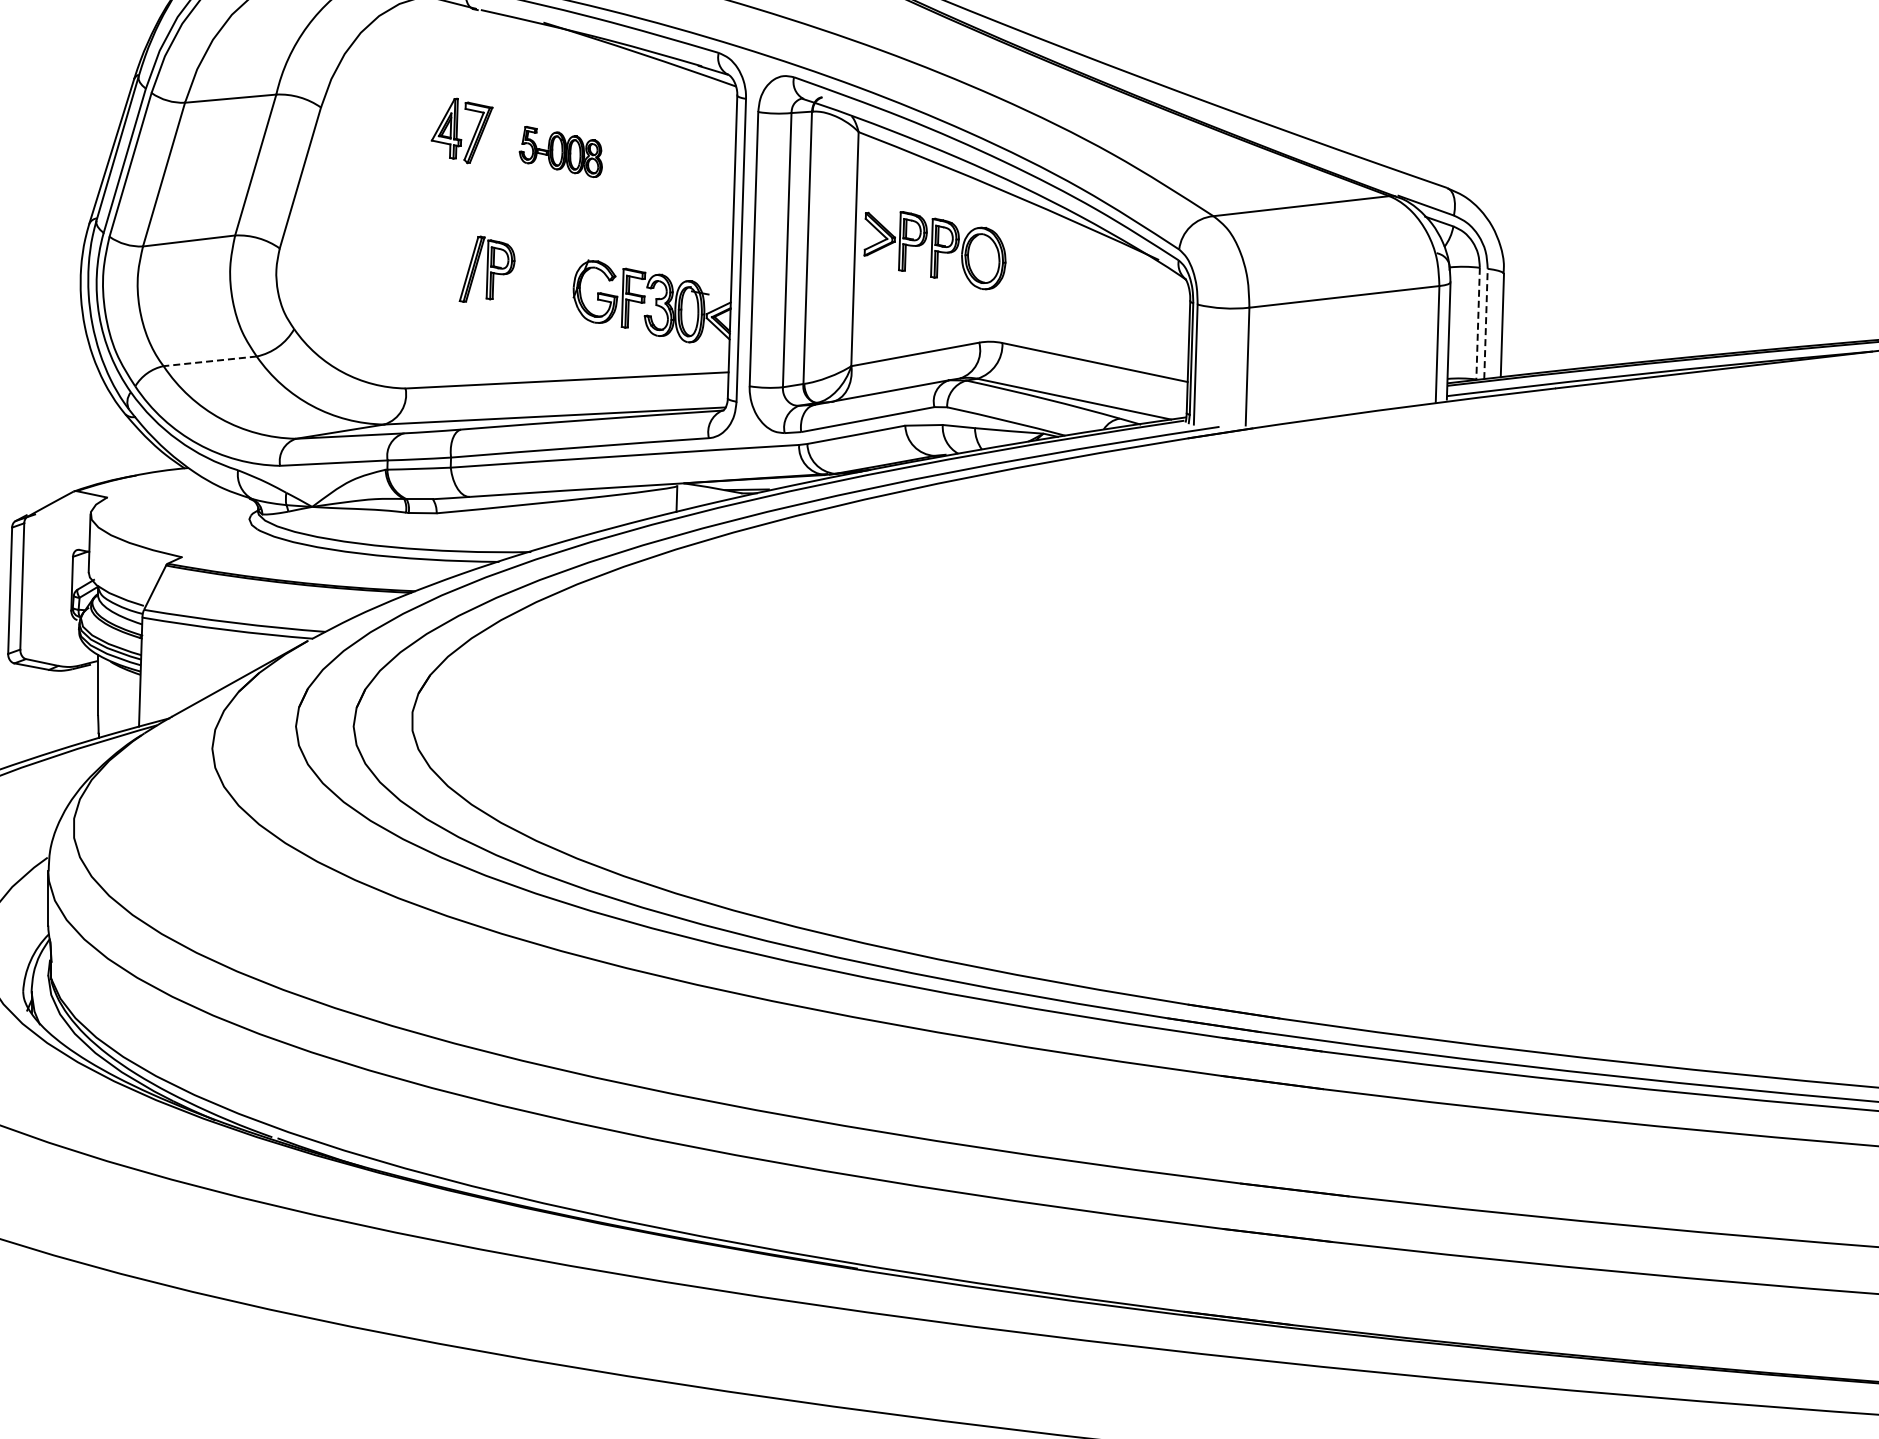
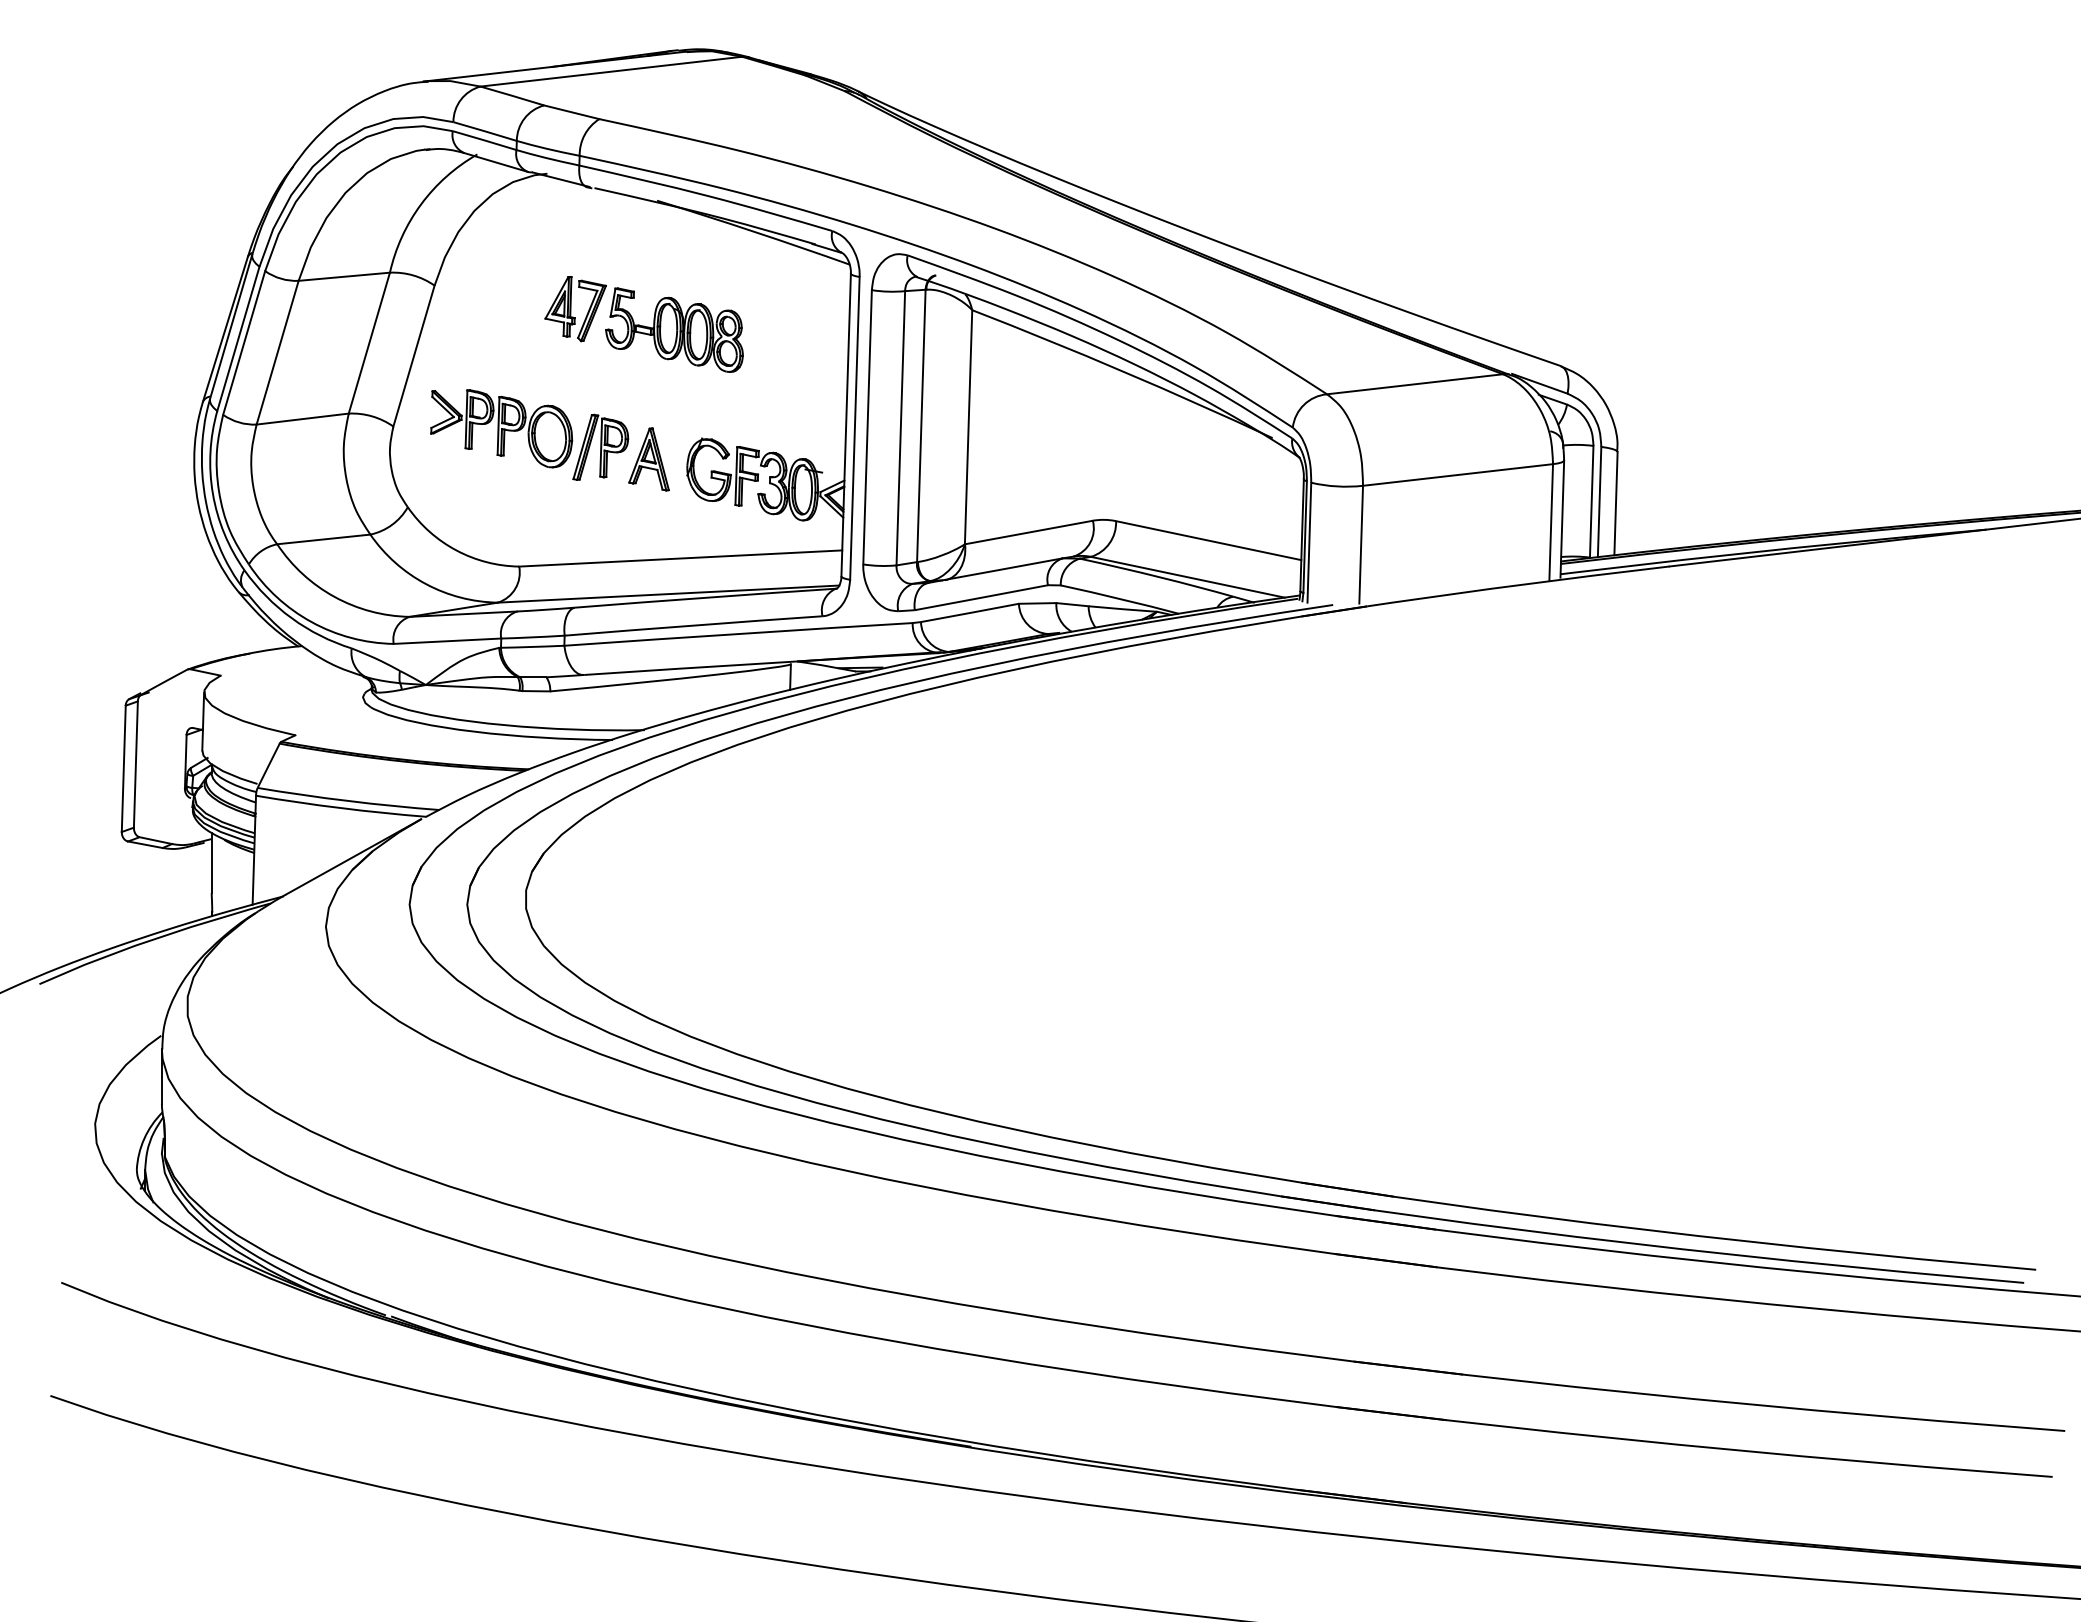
part: (560, 151) -> (674, 329), size x1.67
part: (934, 250) -> (501, 428), moved
part: (534, 281) -> (648, 459), added
line: (1477, 323) -> (1591, 501), dashed -> solid
line: (1485, 323) -> (1599, 501), dashed -> solid
line: (209, 361) -> (323, 539), dashed -> solid

